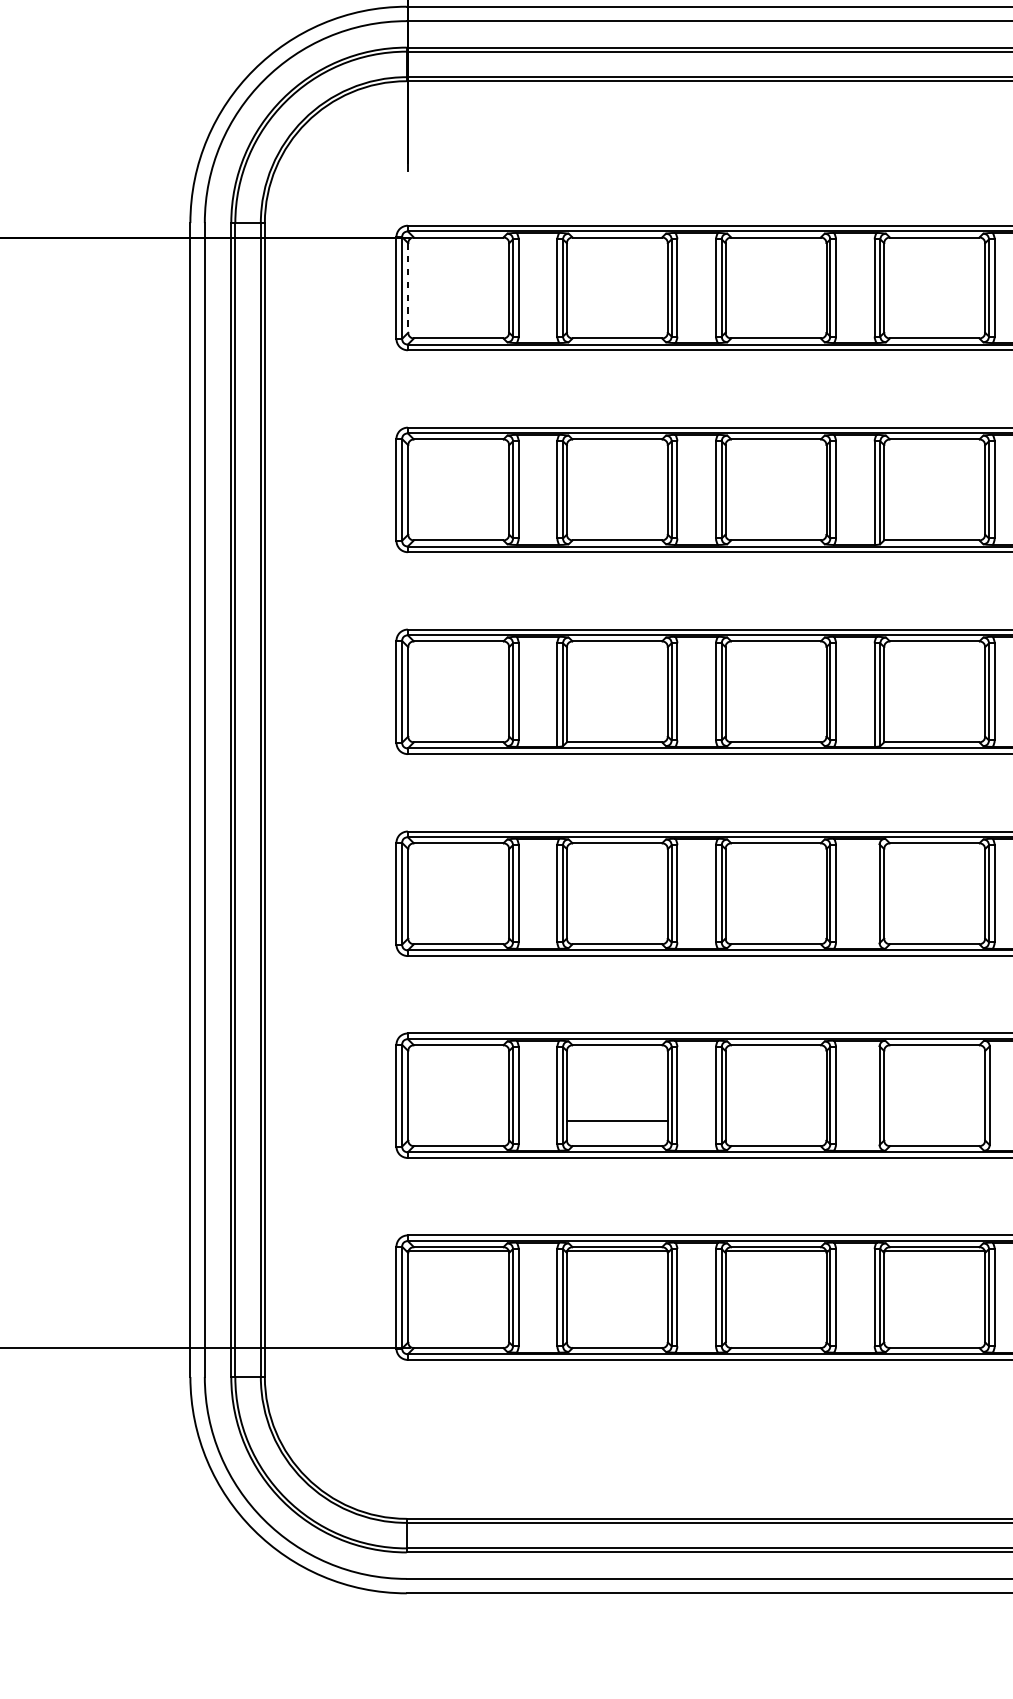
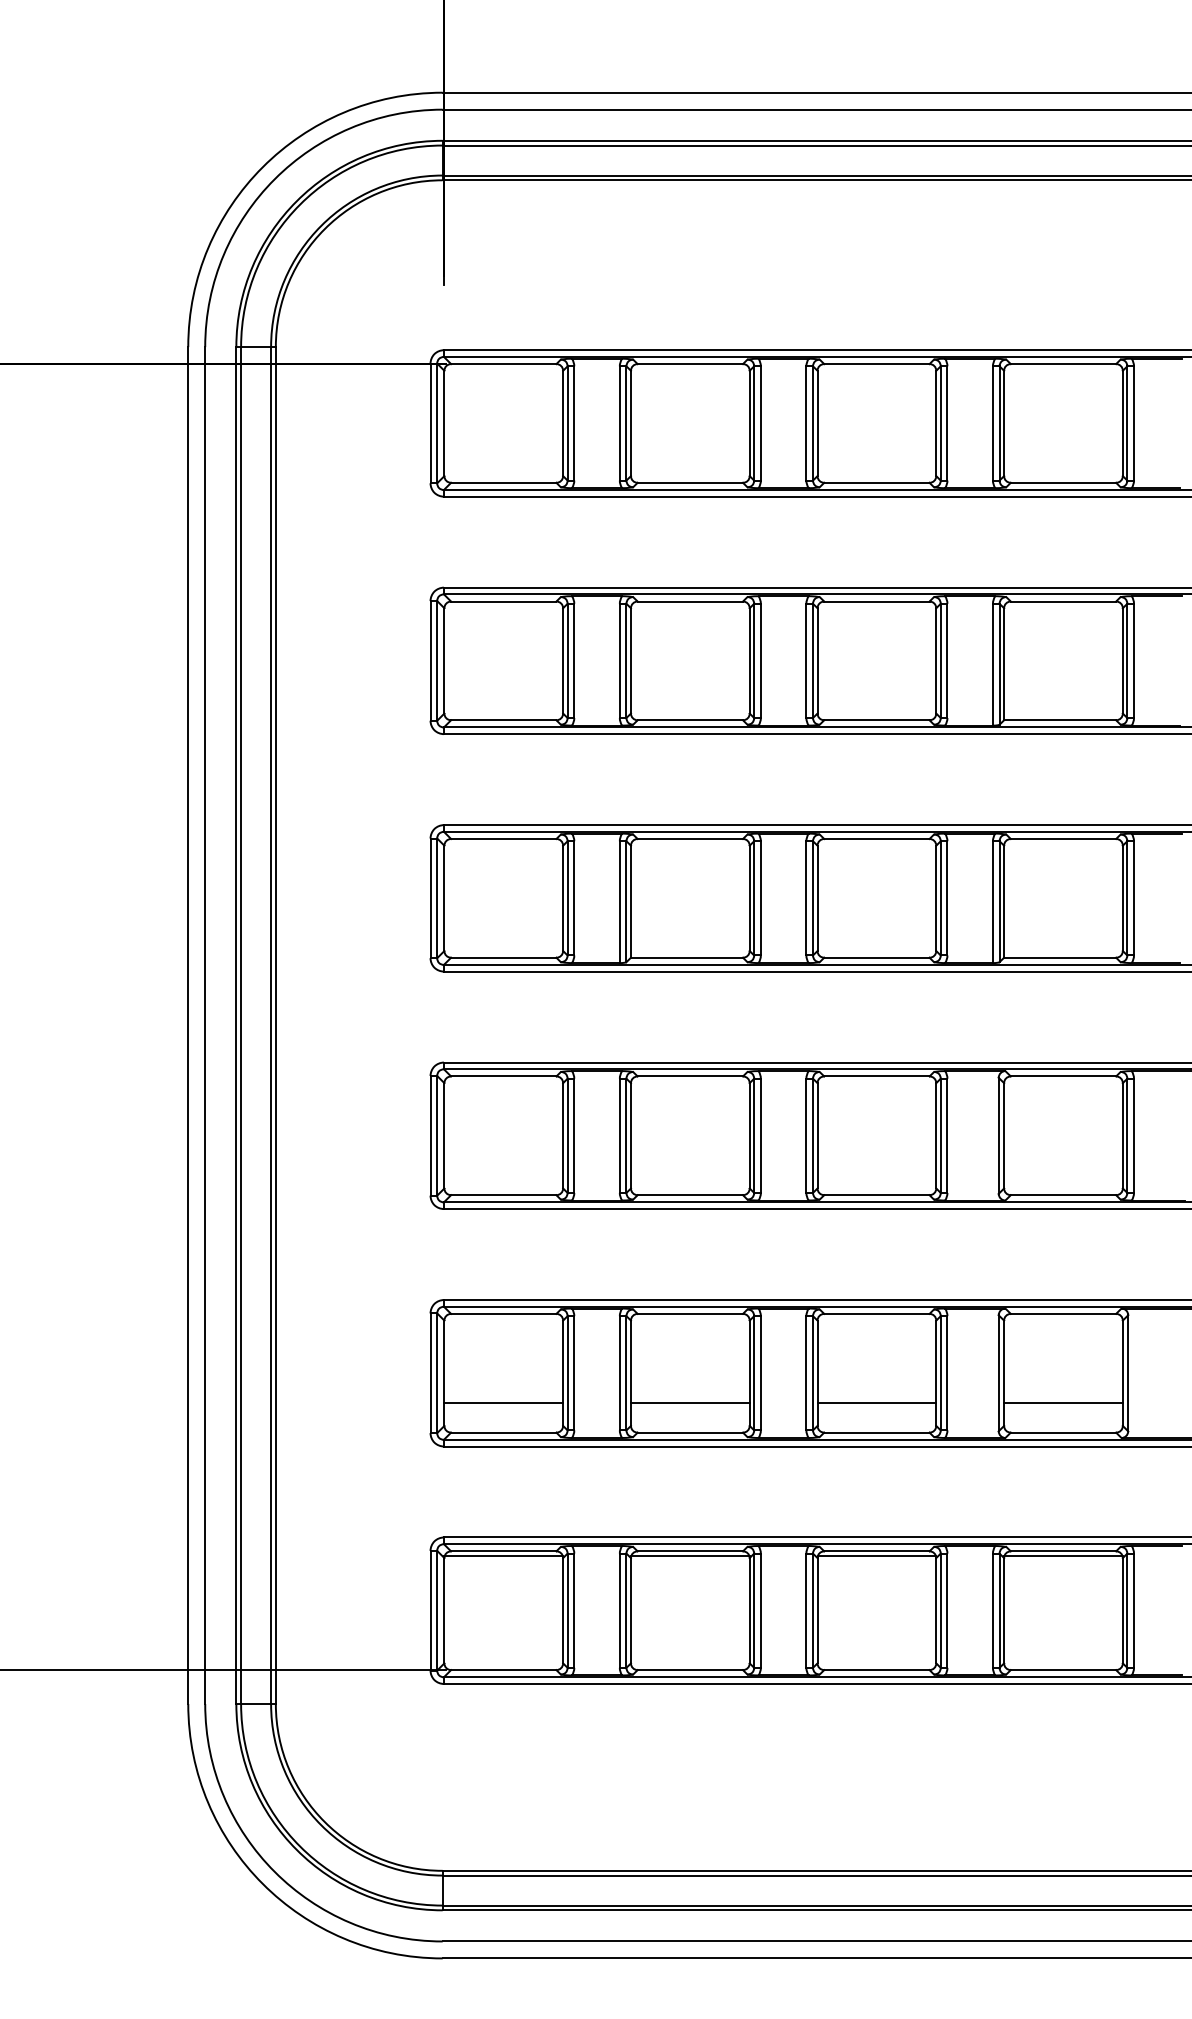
line: (408, 288) -> (444, 423), dashed -> solid
line: (458, 1120) -> (503, 1402), added
line: (775, 1120) -> (876, 1402), added
line: (934, 1120) -> (1063, 1402), added

